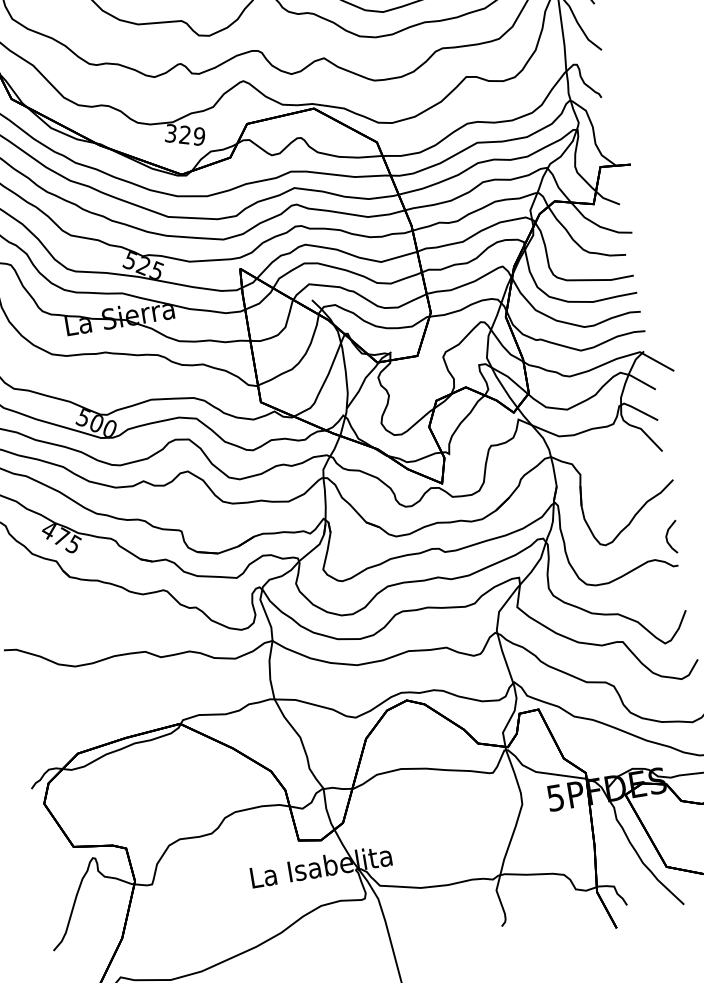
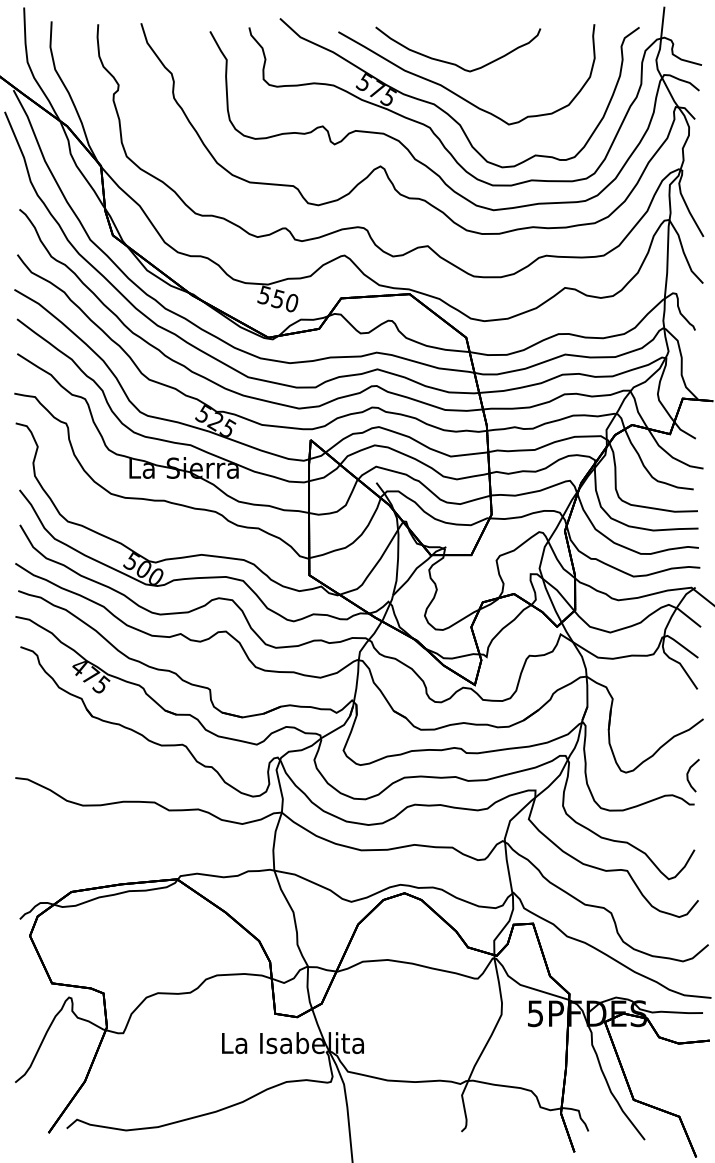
text: (186, 135) -> (279, 299), 329 -> 550

